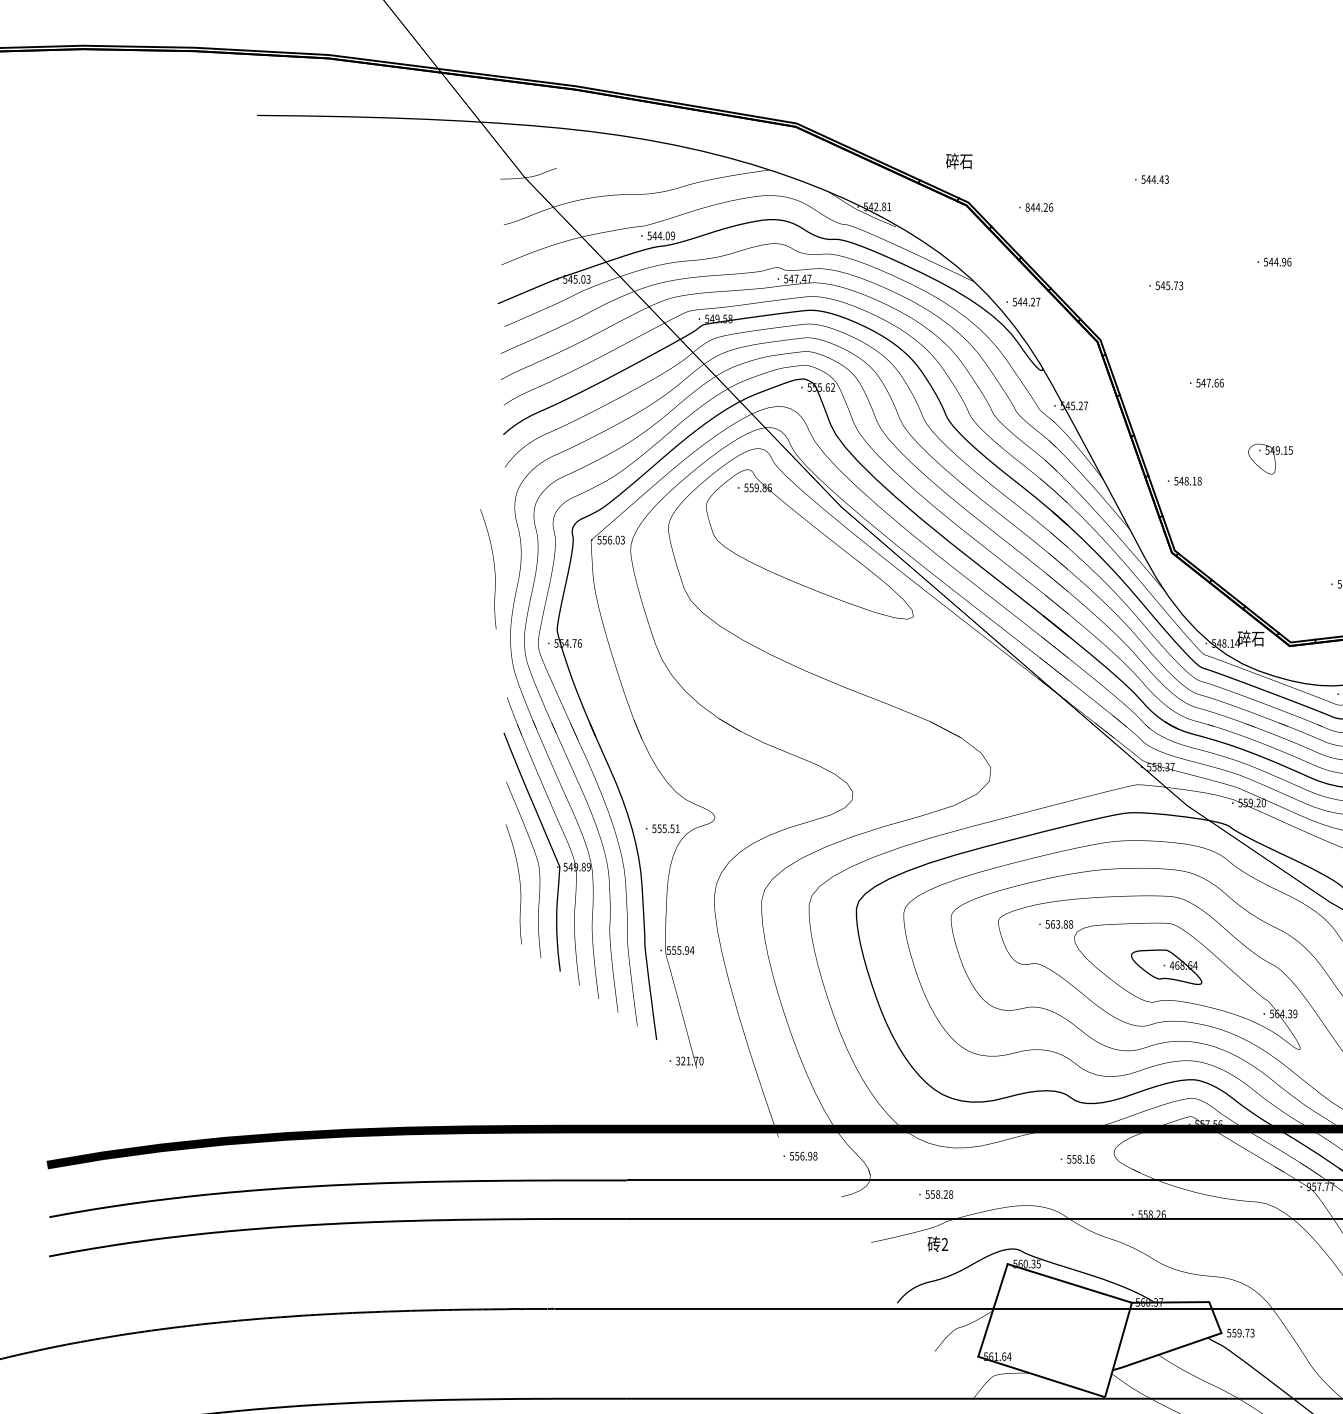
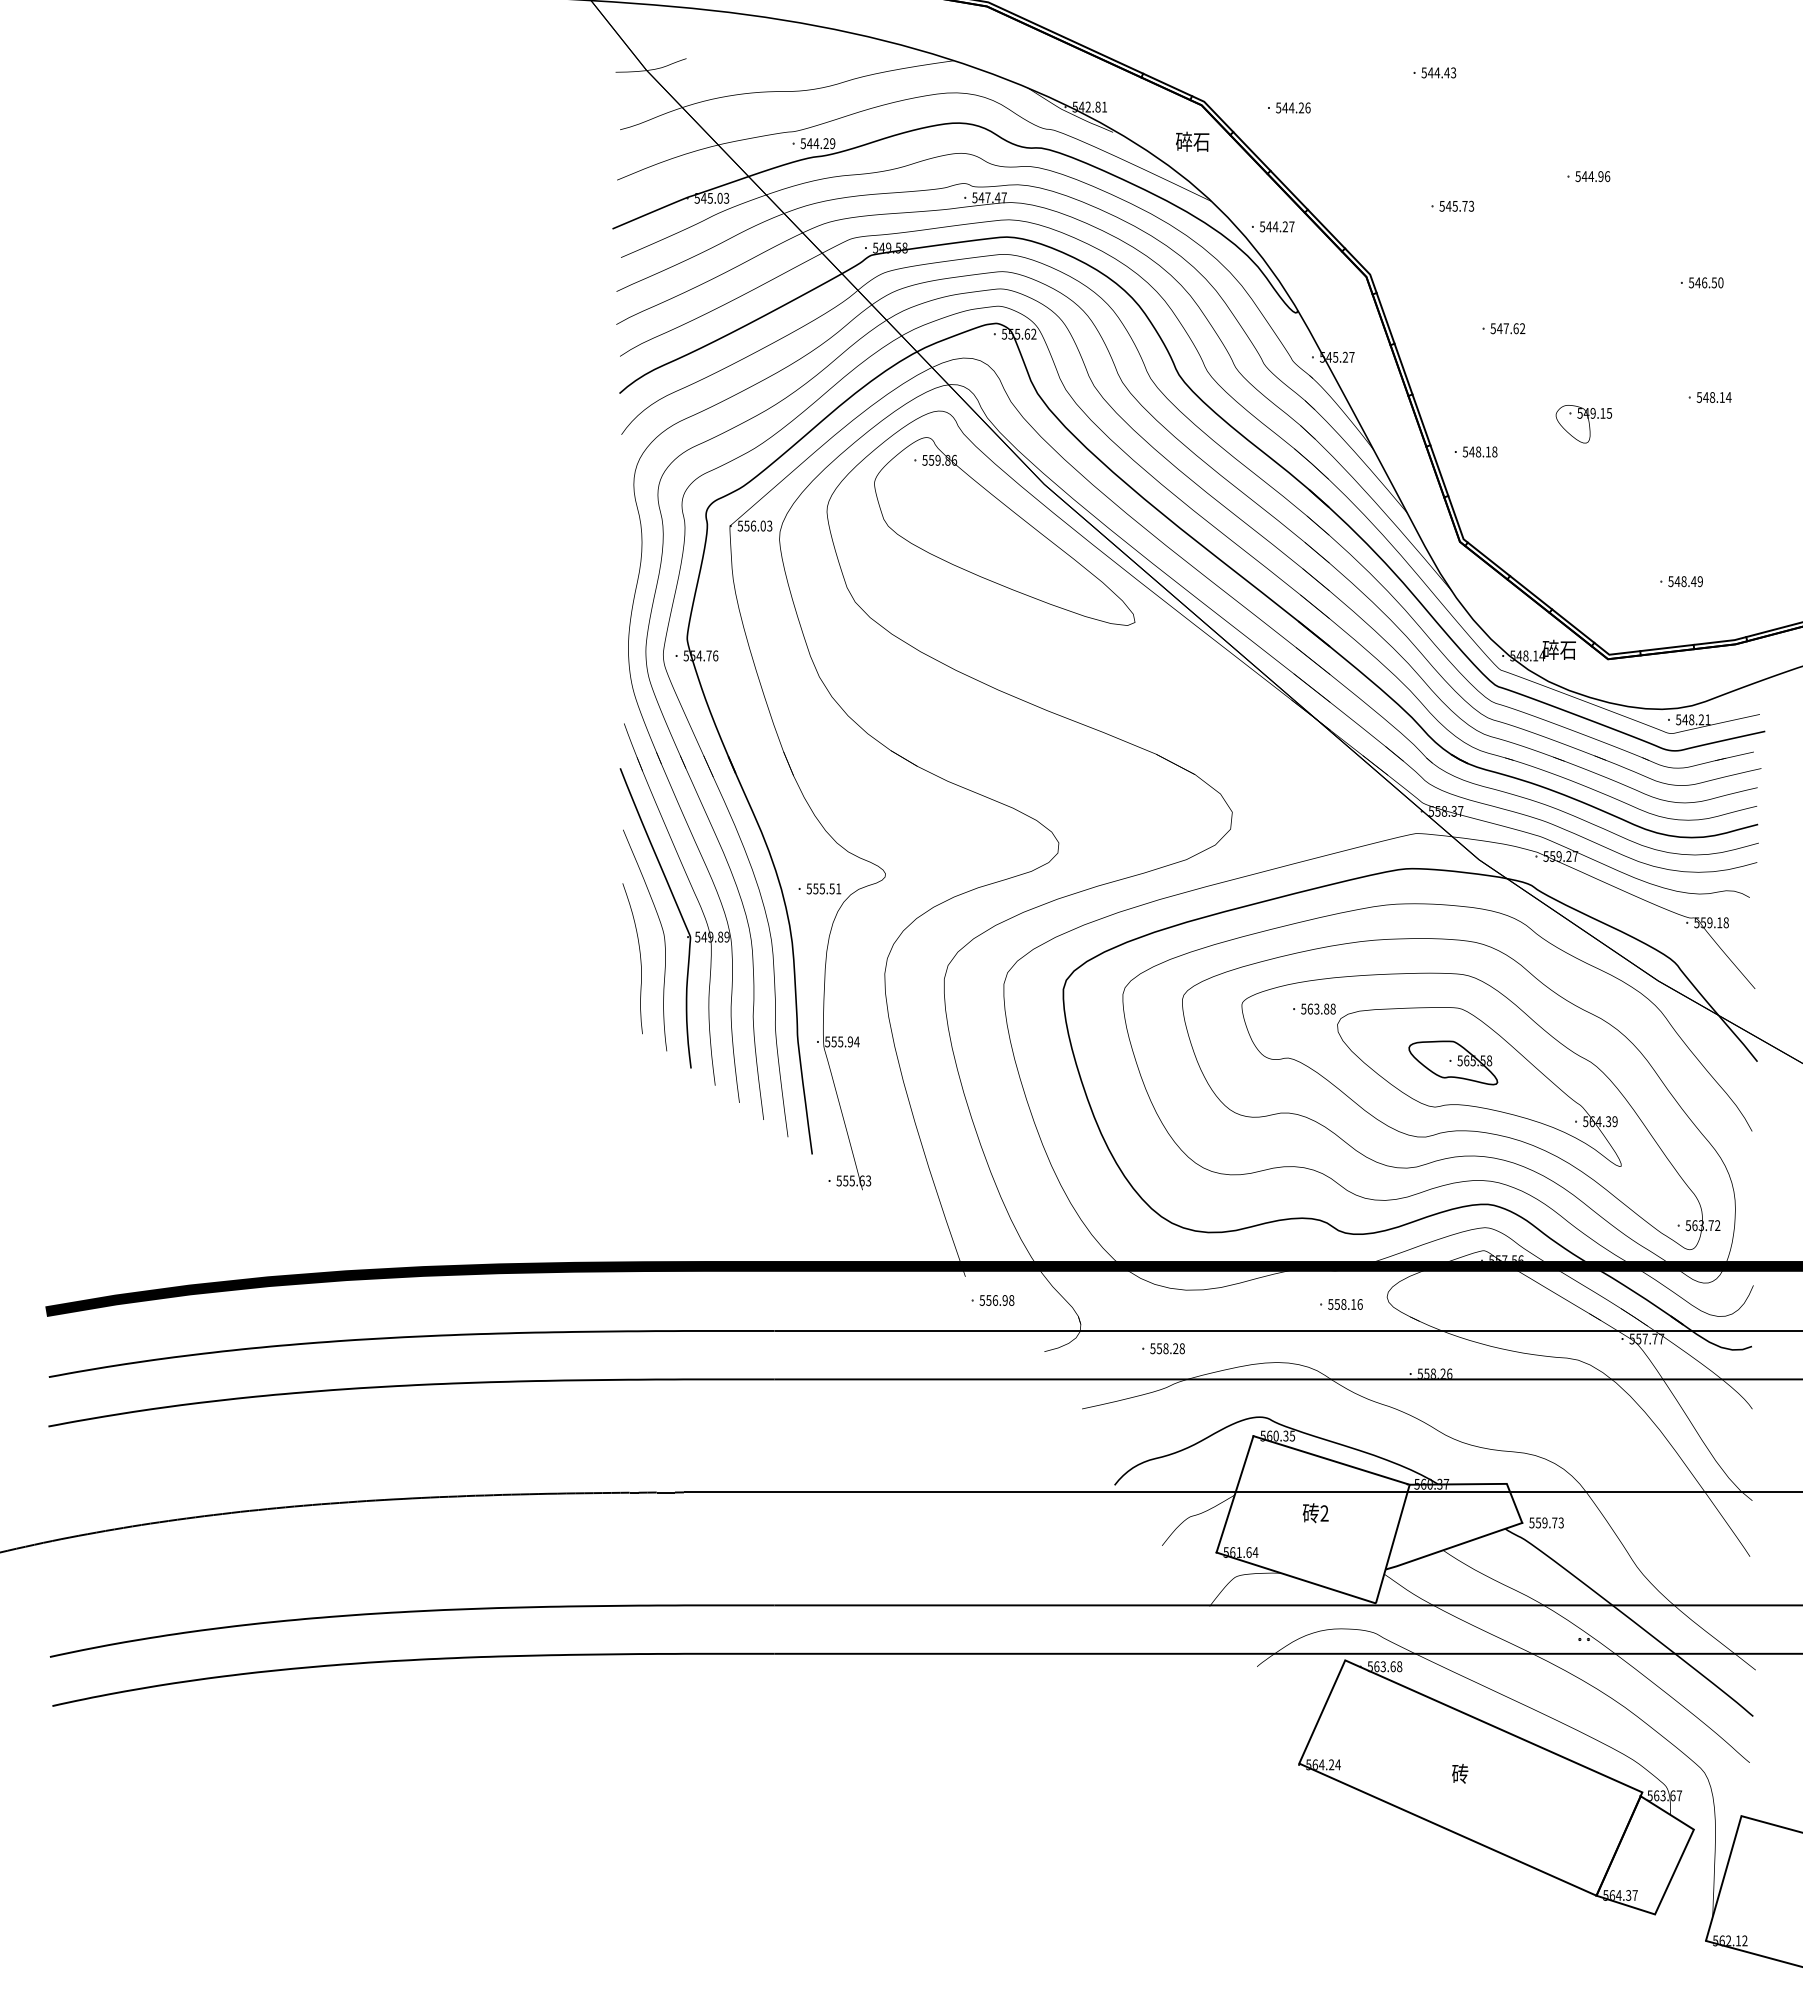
text: (959, 161) -> (1192, 141), moved
text: (1027, 207) -> (1278, 107), 844.26 -> 544.26
text: (667, 235) -> (825, 143), 544.09 -> 544.29
text: (1221, 382) -> (1522, 328), 547.66 -> 547.62
curve: (494, 569) -> (608, 562), removed
text: (1263, 803) -> (1575, 856), 559.20 -> 559.27
text: (1183, 965) -> (1474, 1060), 468.64 -> 565.58
text: (689, 1060) -> (853, 1180), 321.70 -> 555.63
text: (1308, 1186) -> (1631, 1338), 957.77 -> 557.77
text: (937, 1244) -> (1315, 1513), moved

